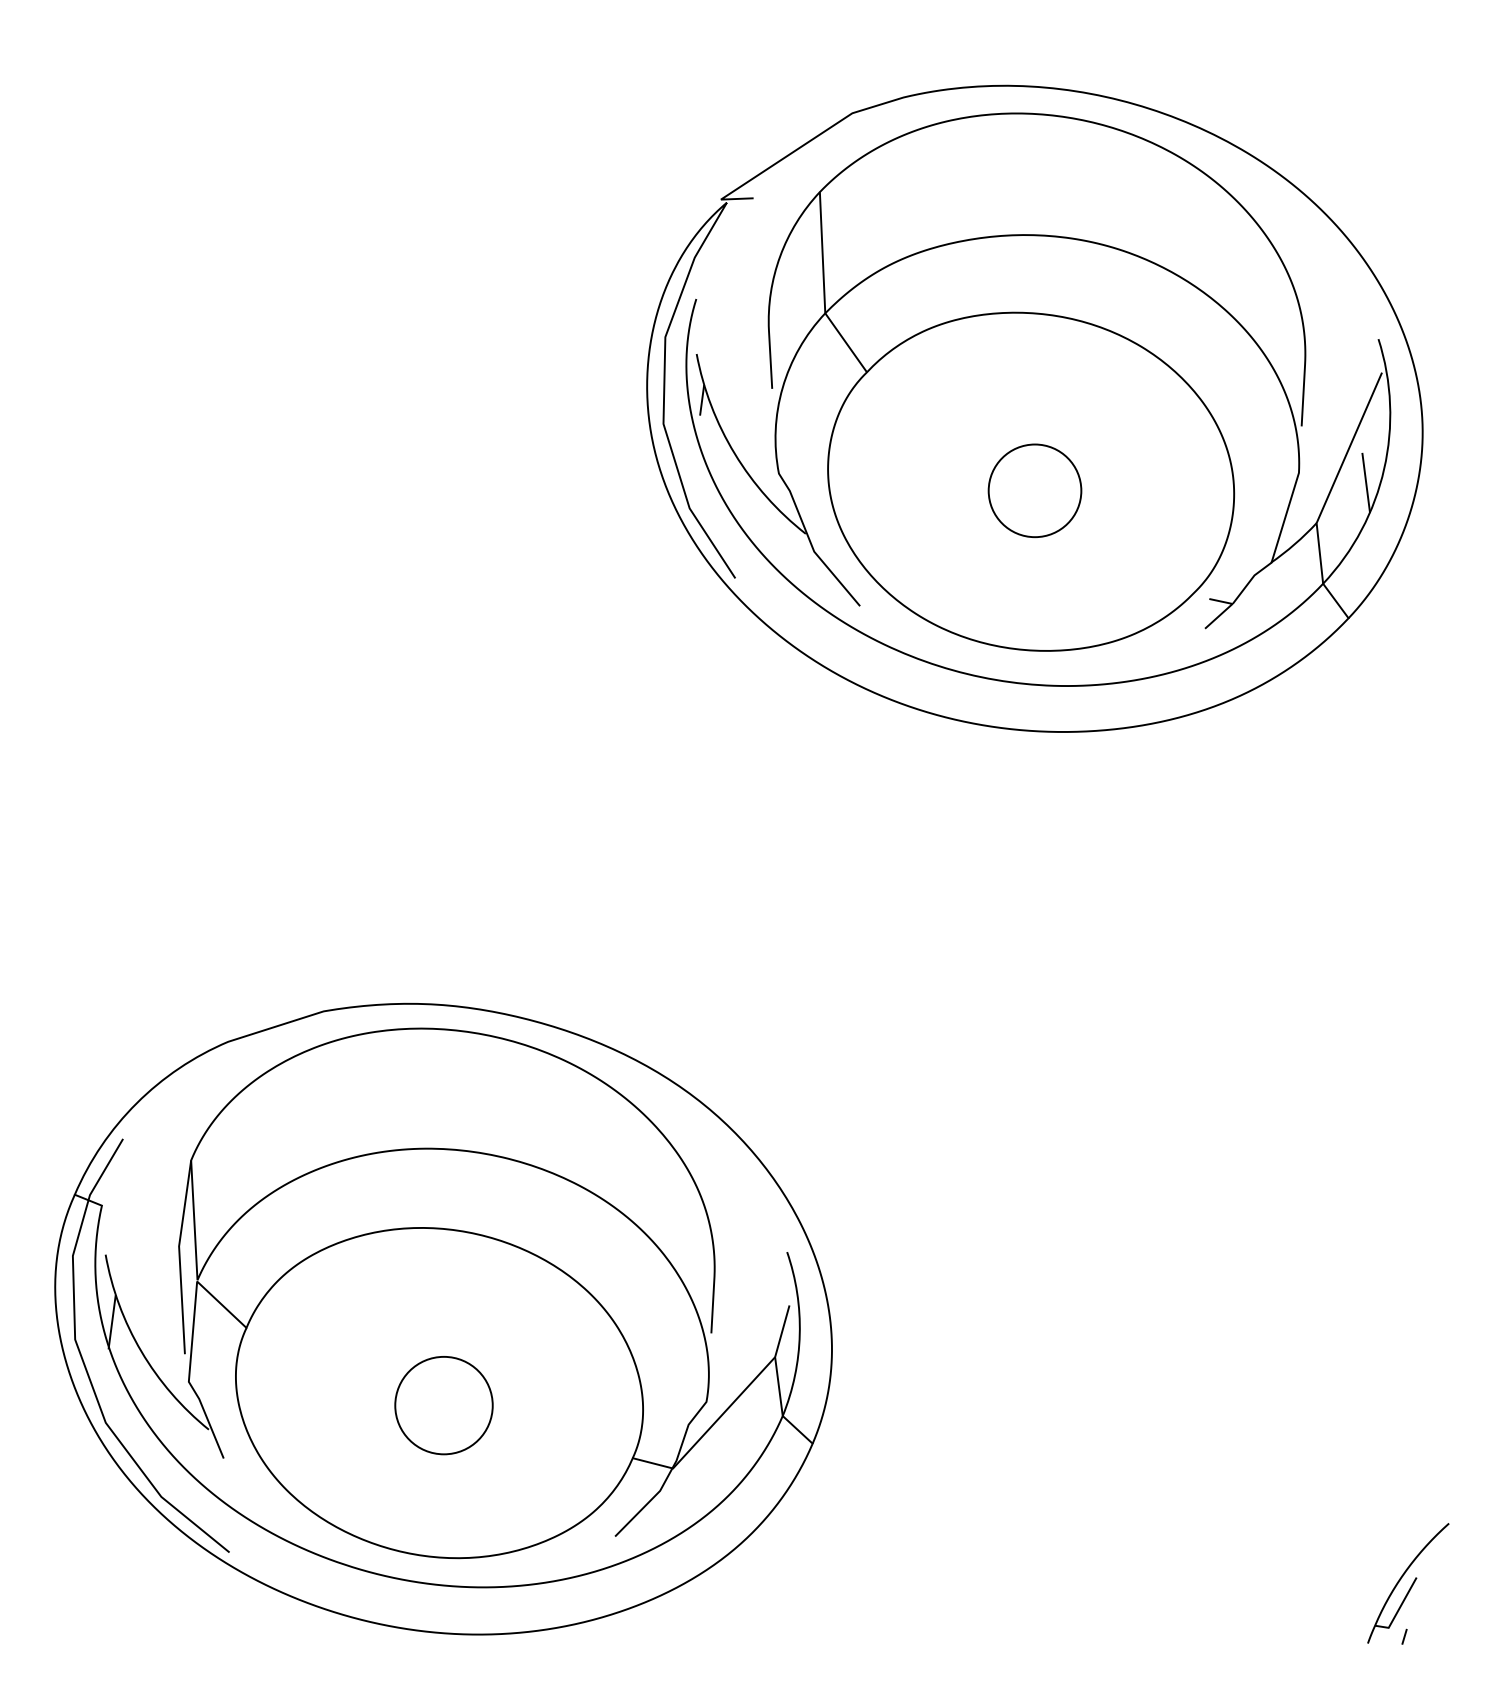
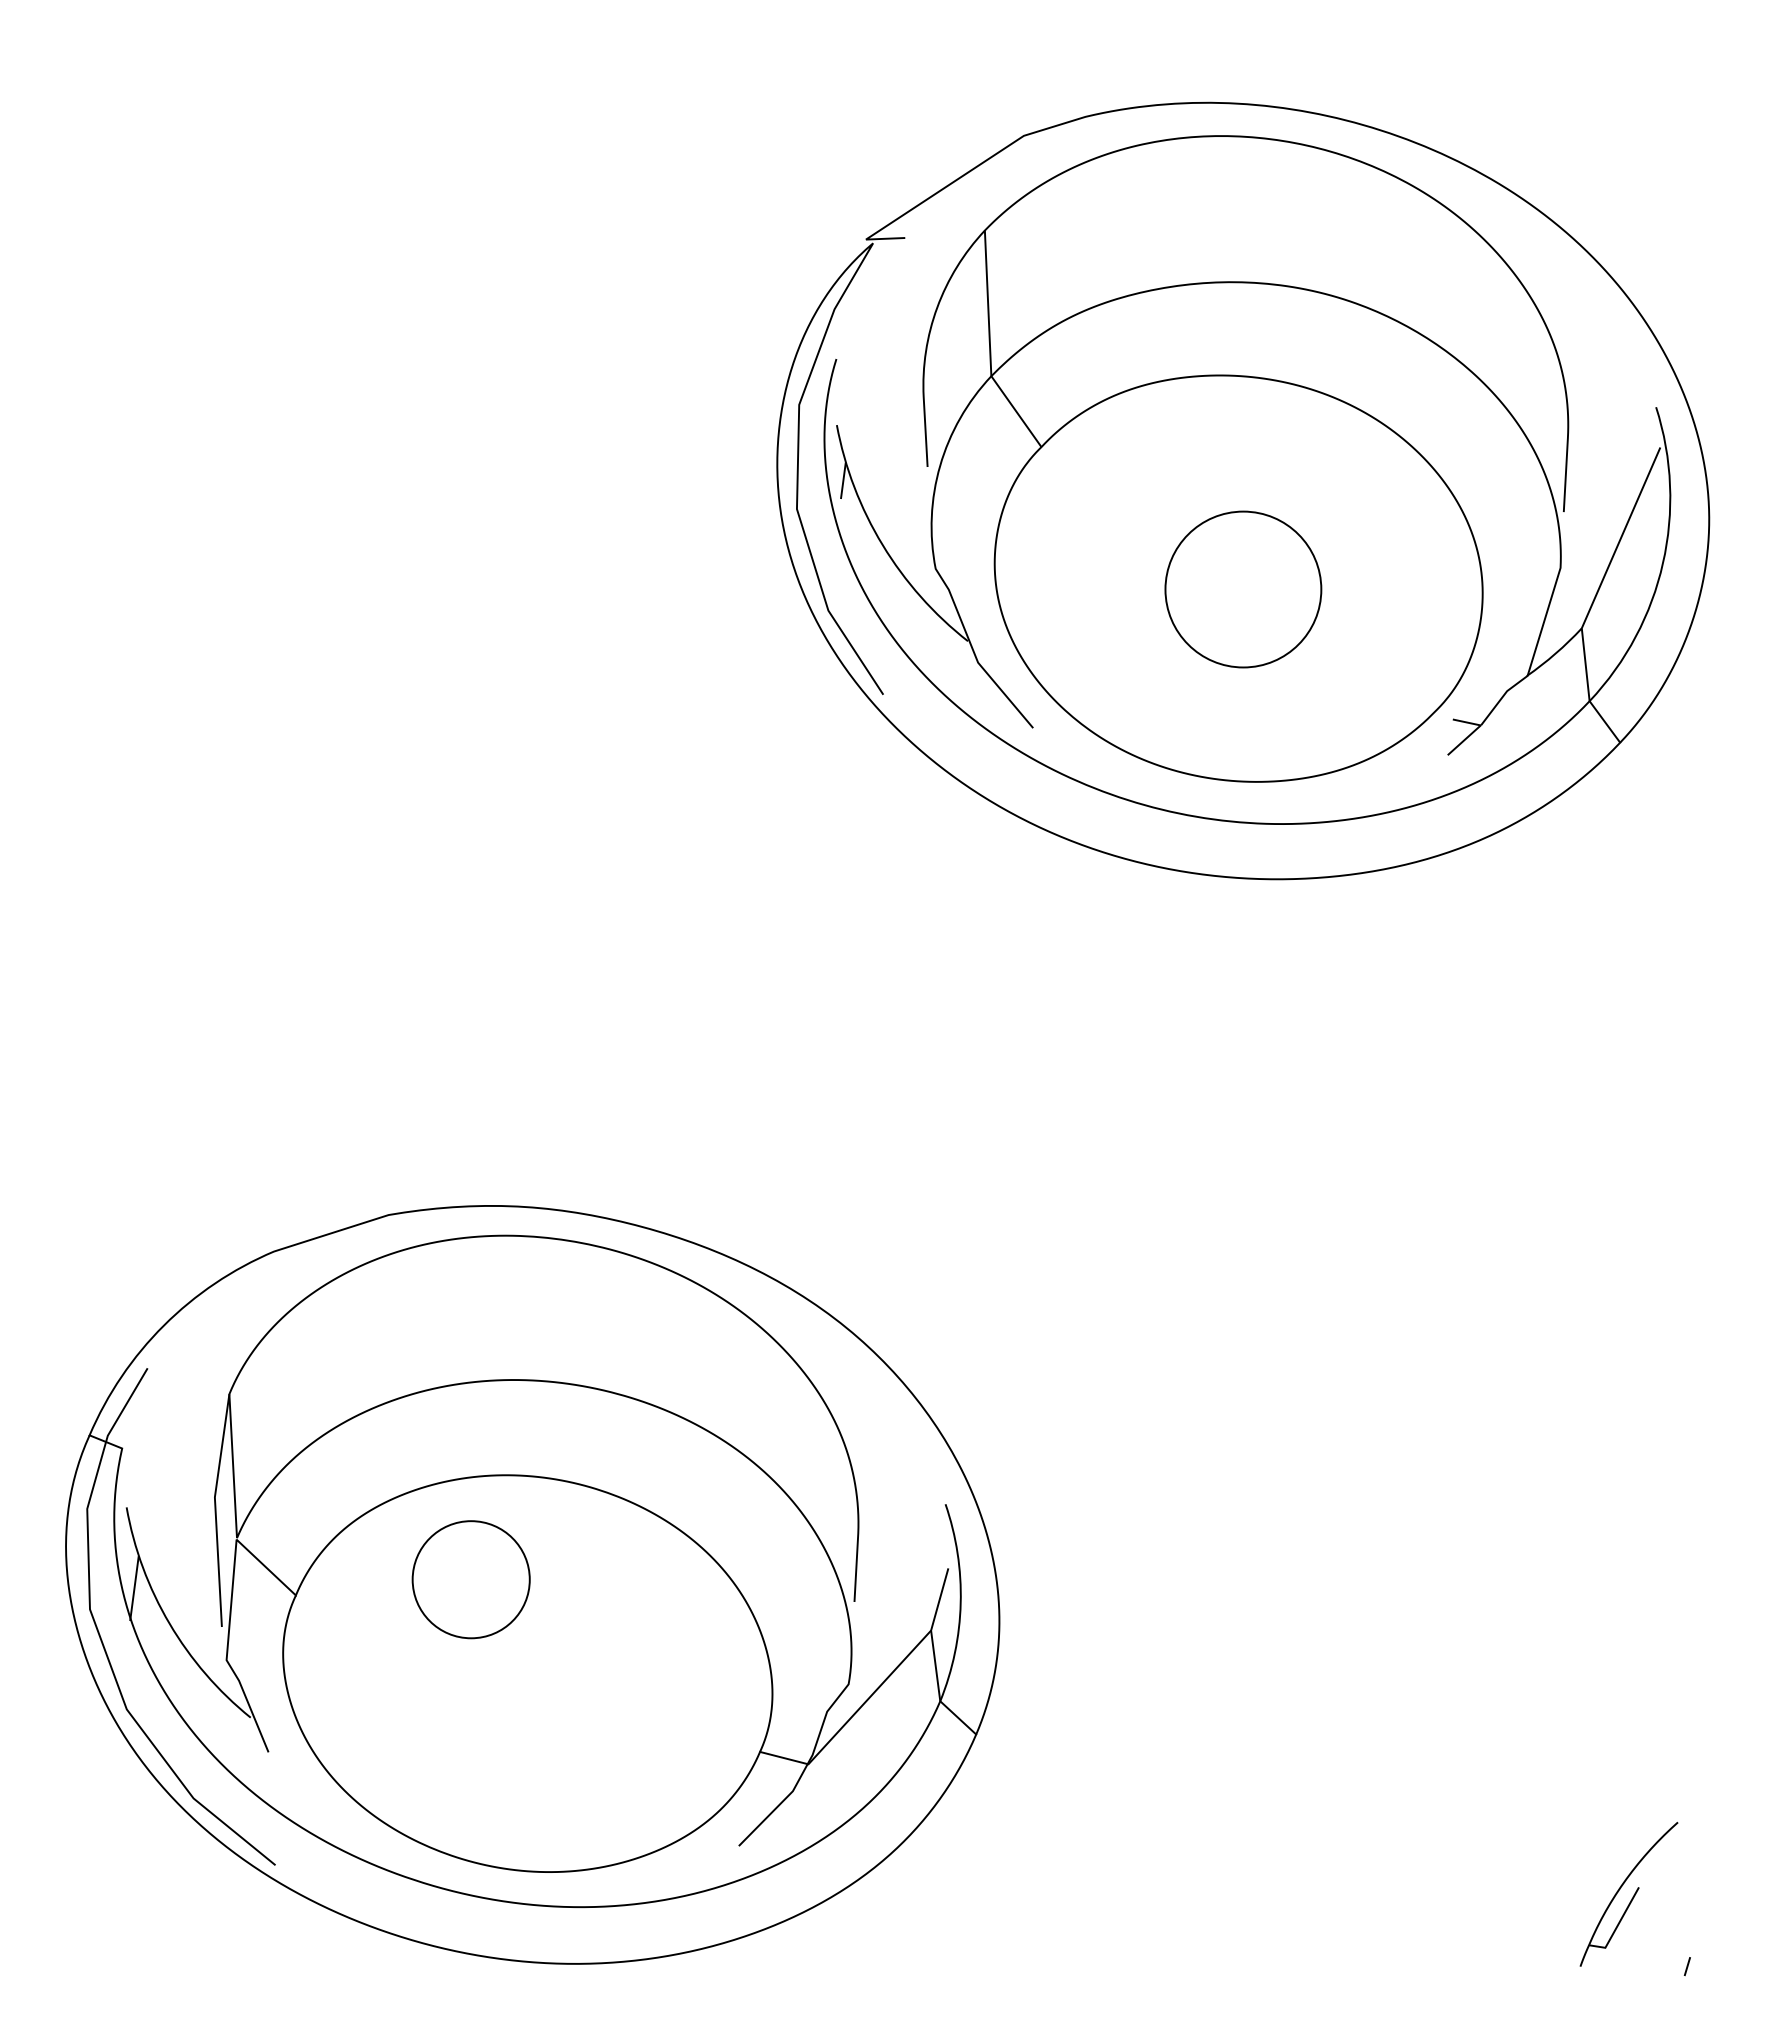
line: (1365, 483) -> (1640, 580), removed
circle: (1035, 490) -> (1243, 589), size x1.4
circle: (443, 1405) -> (470, 1579), moved
part: (1407, 1583) -> (1628, 1894), moved

